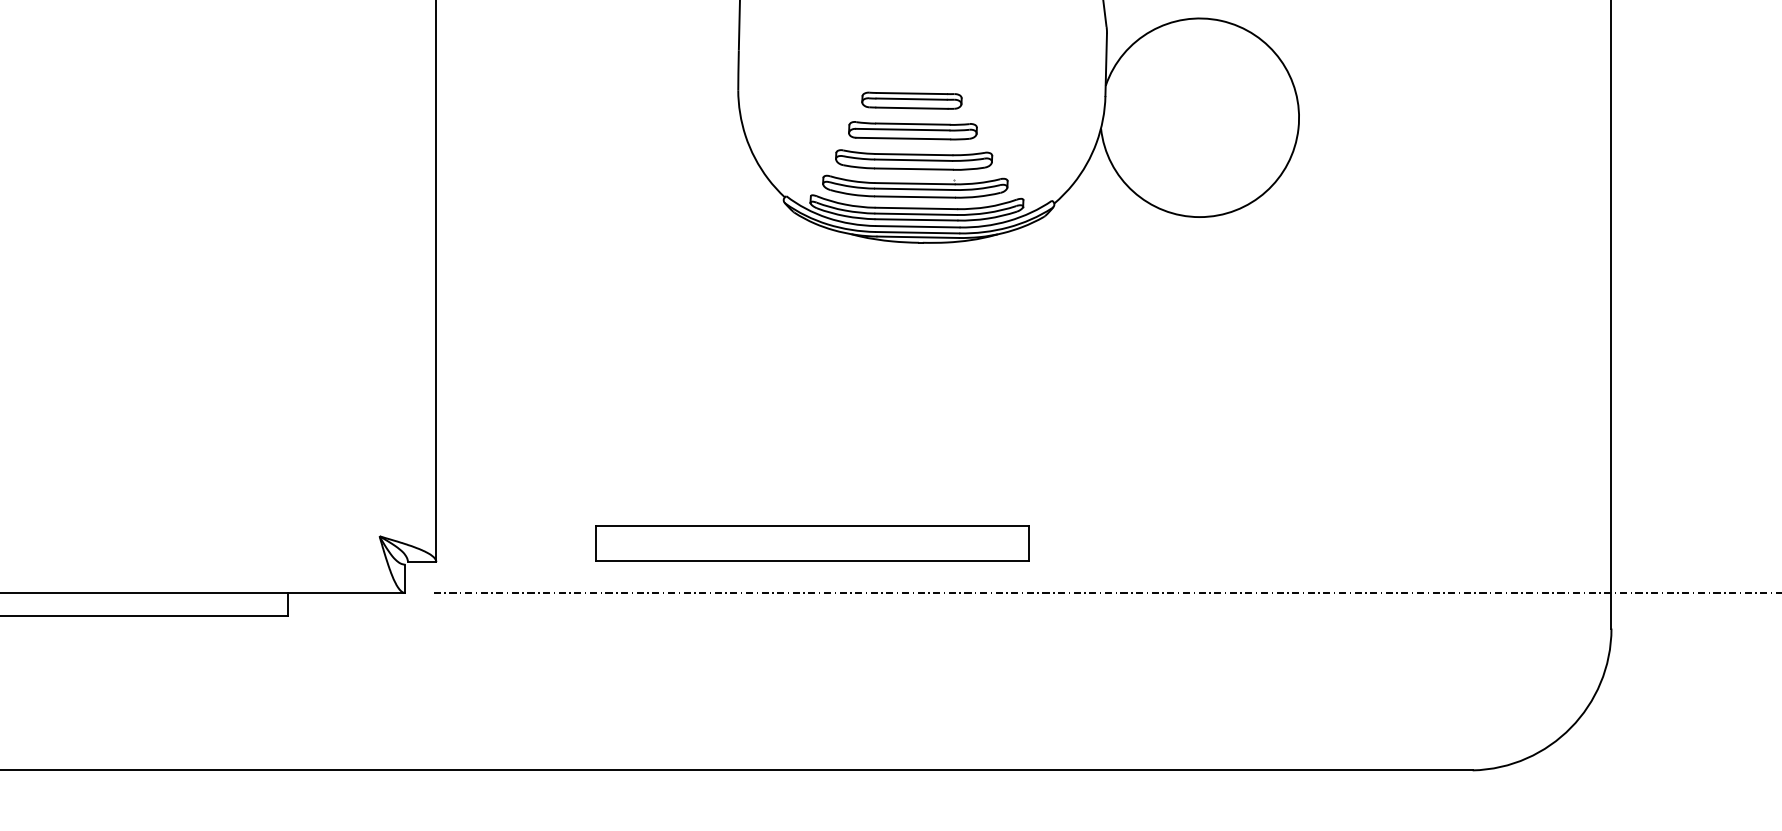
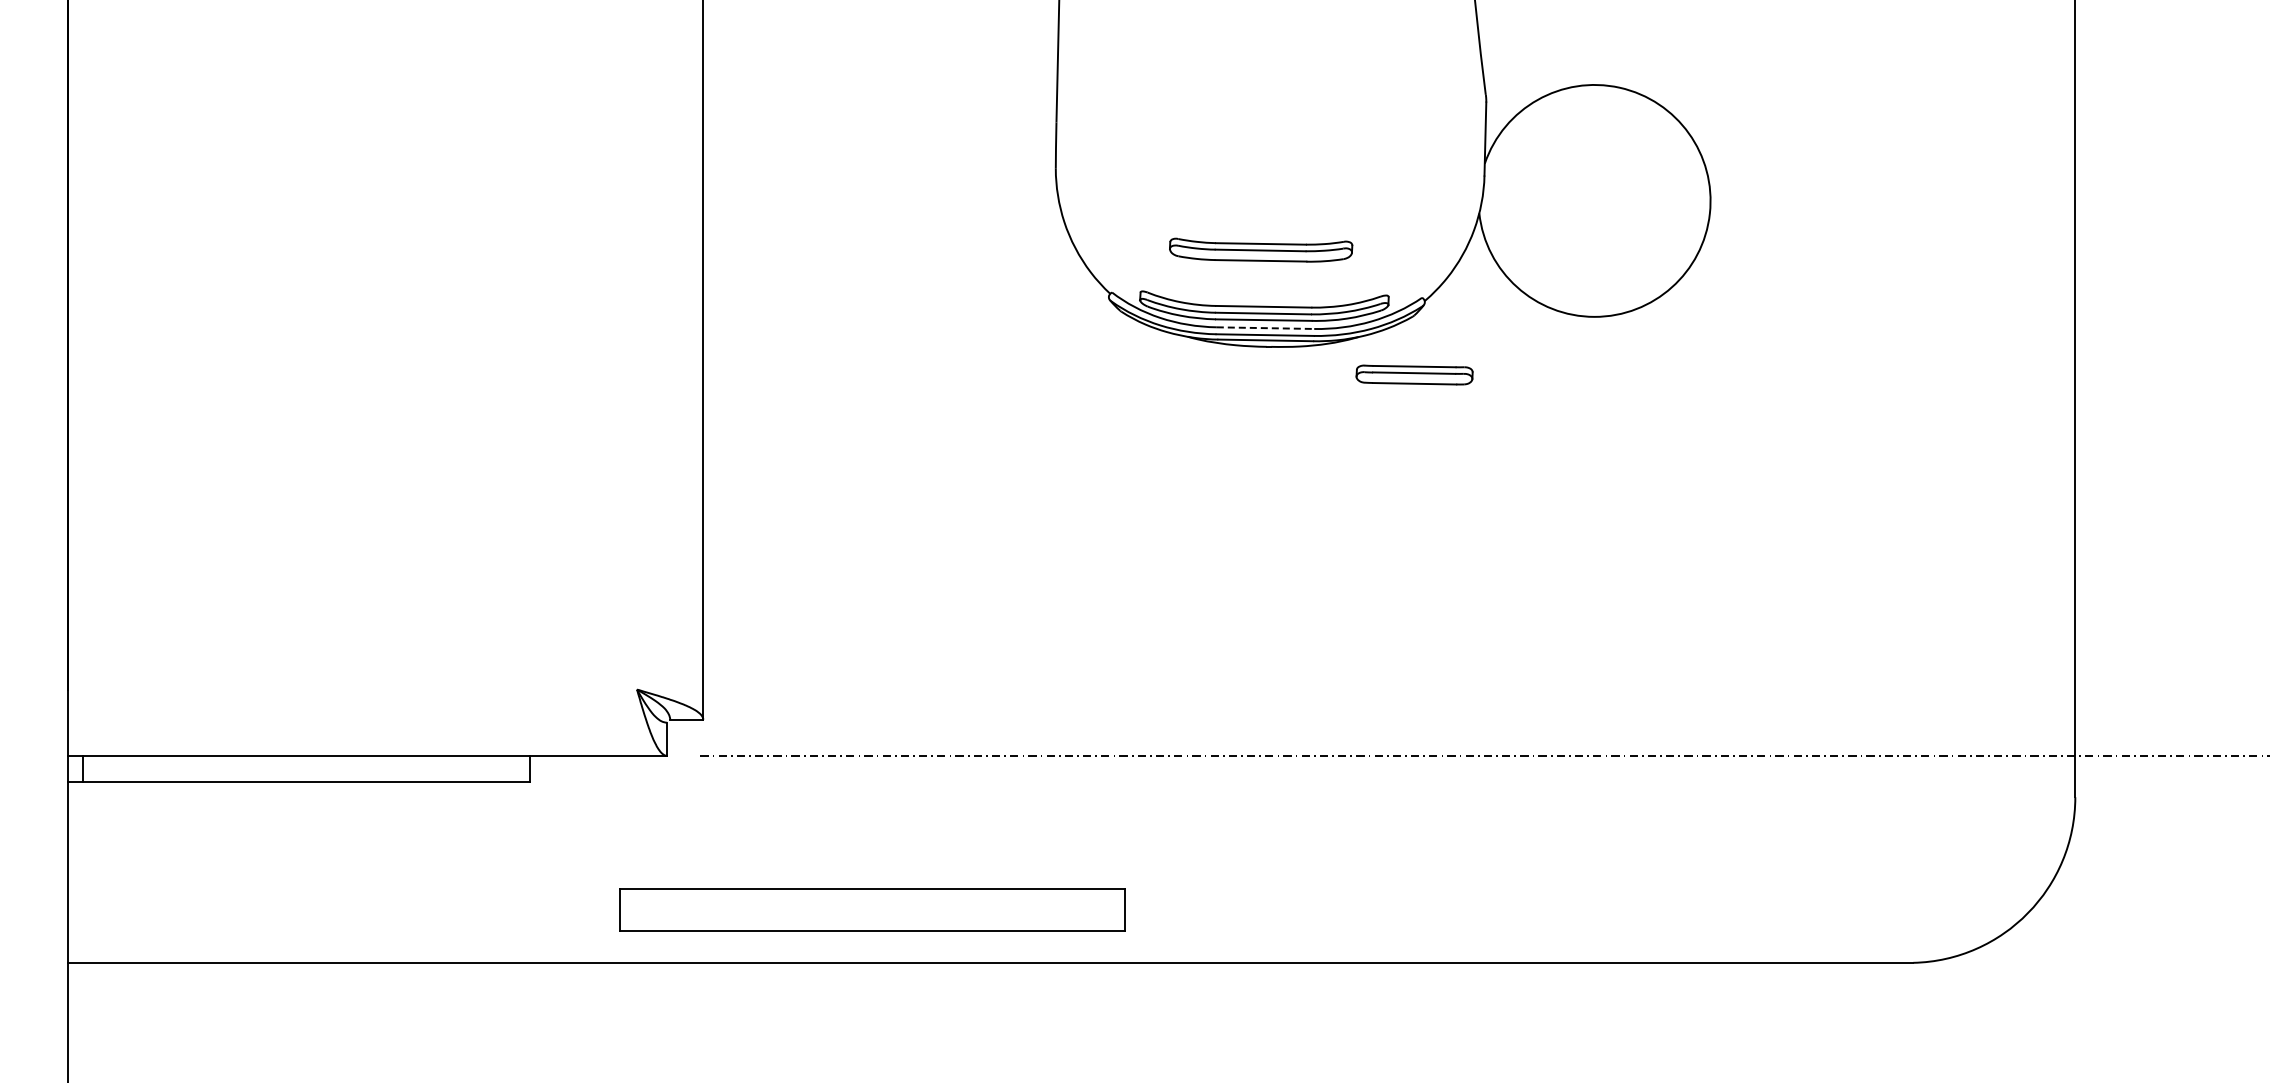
part: (911, 100) -> (1414, 374), moved
part: (912, 130) -> (1259, 215), removed
part: (915, 186) -> (1262, 281), removed
line: (917, 227) -> (1265, 328), solid -> dashed
part: (812, 543) -> (872, 909), moved

